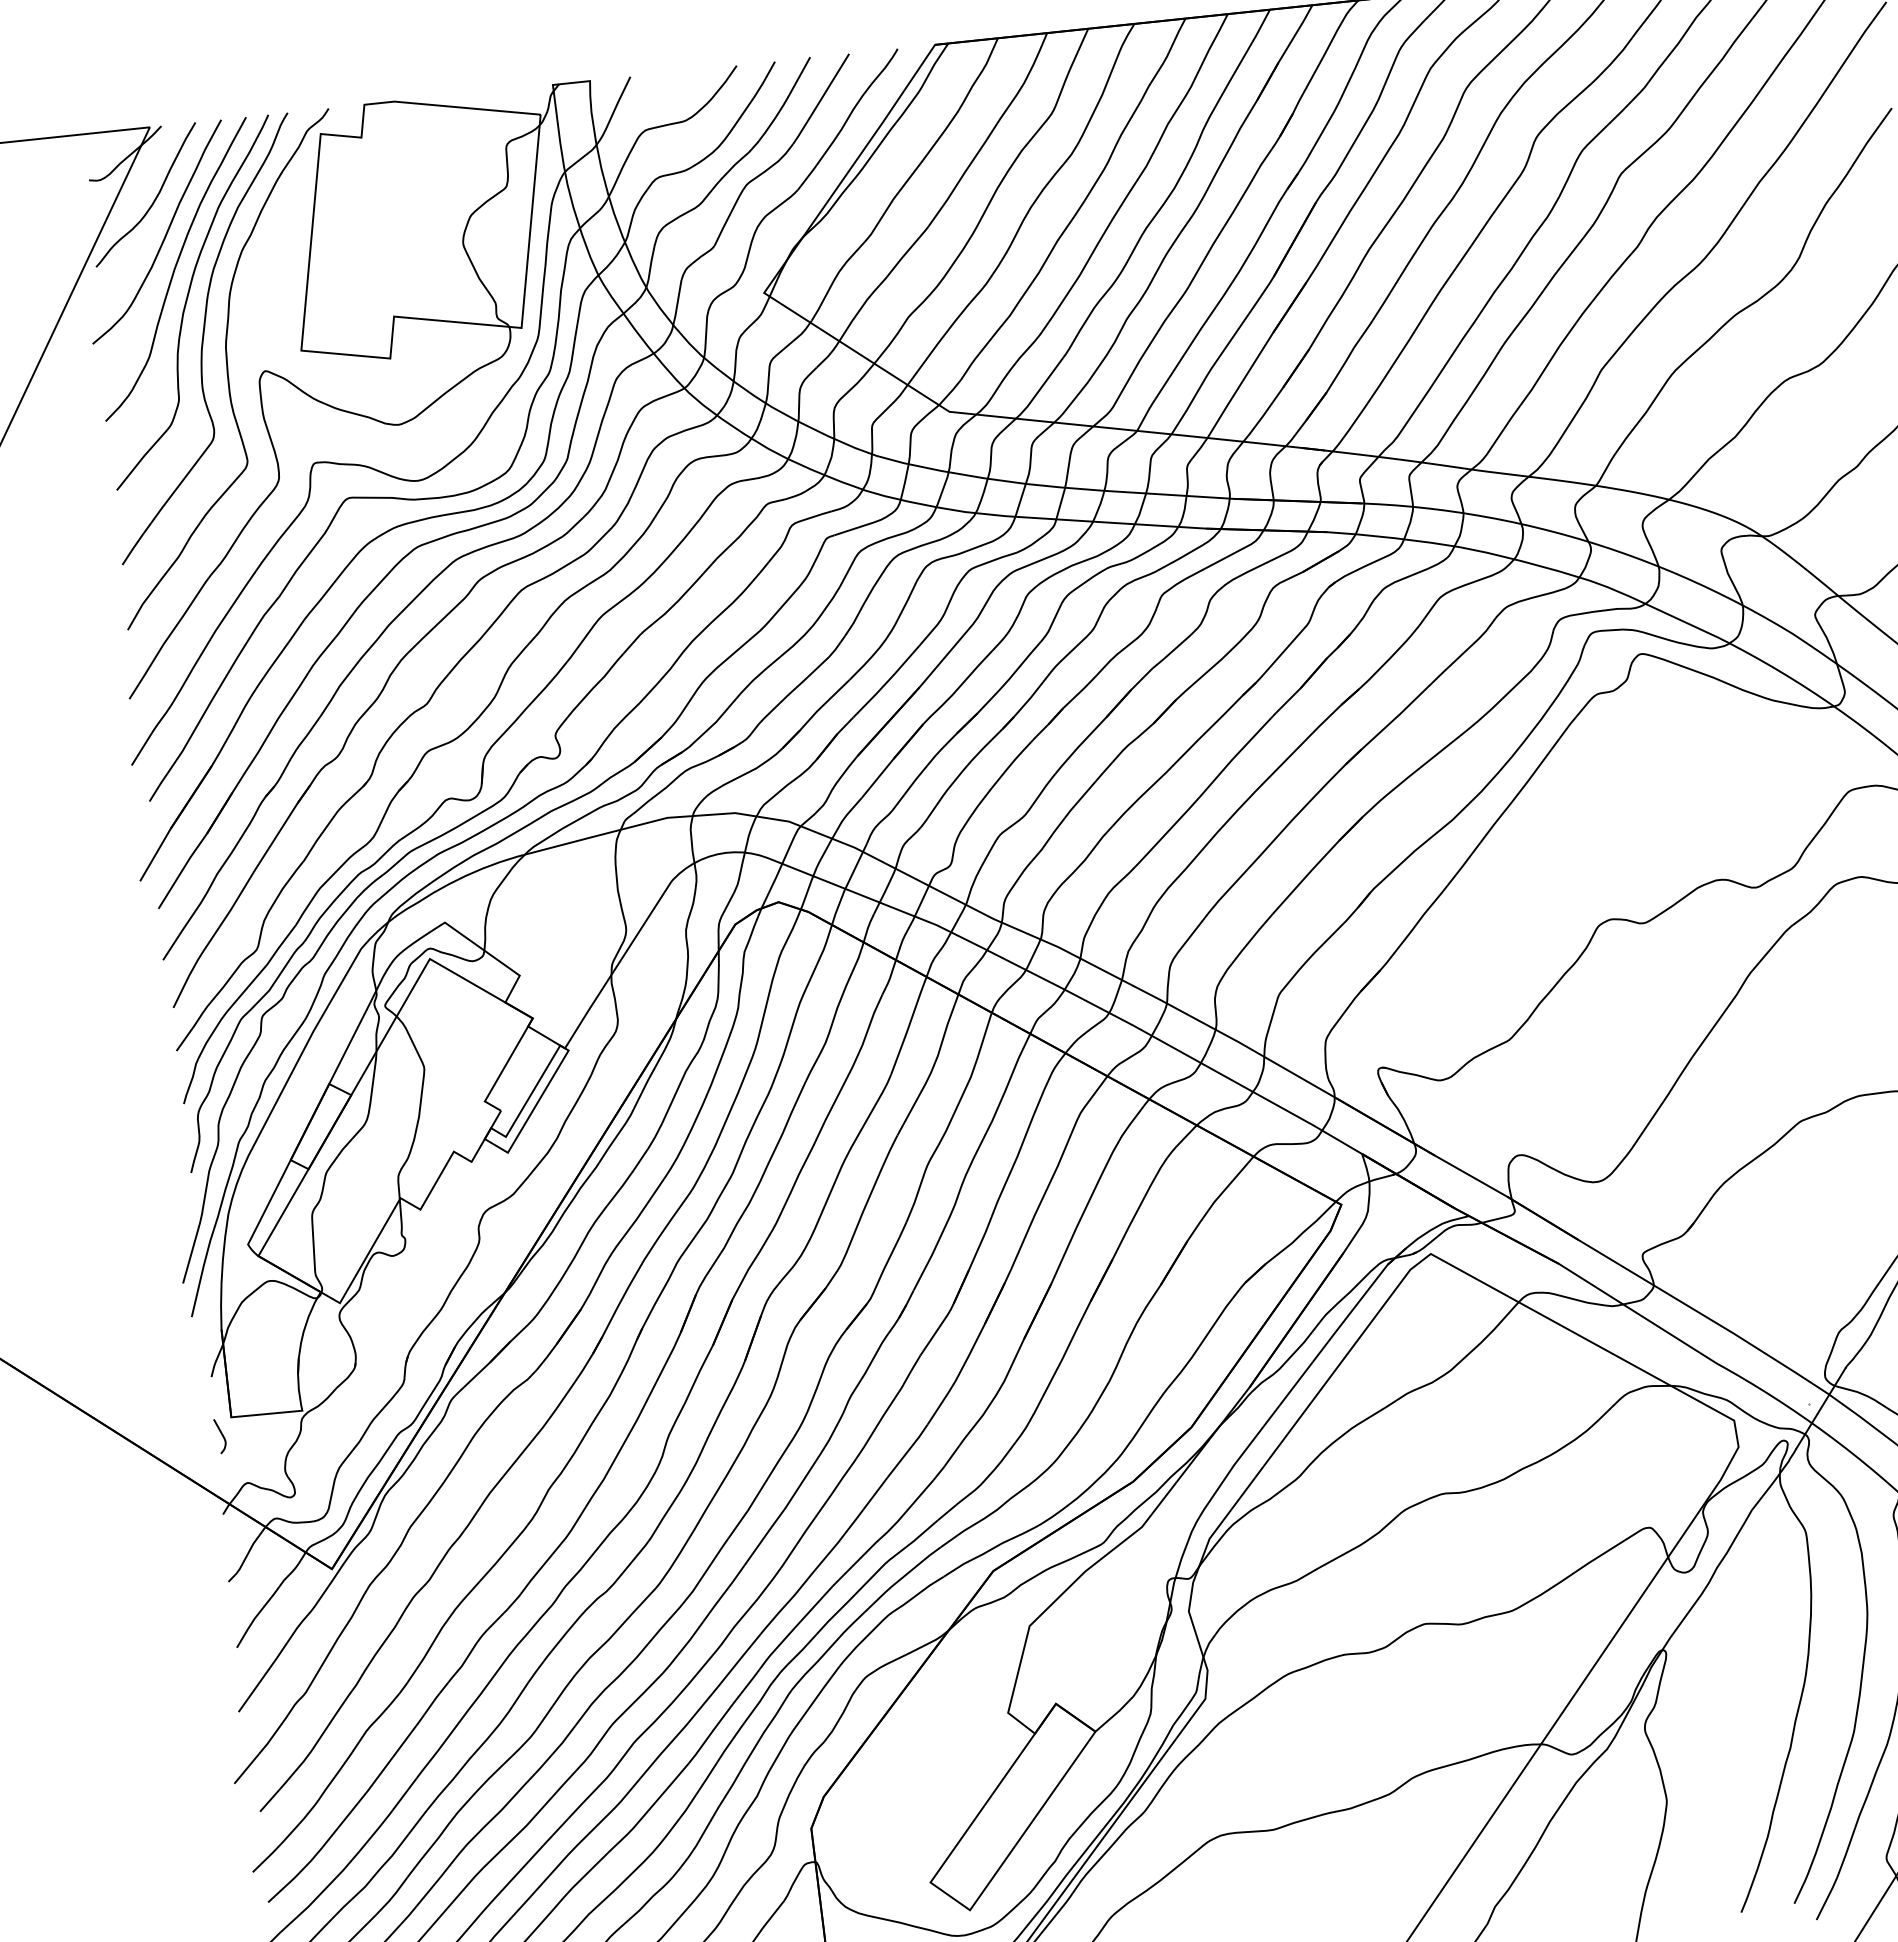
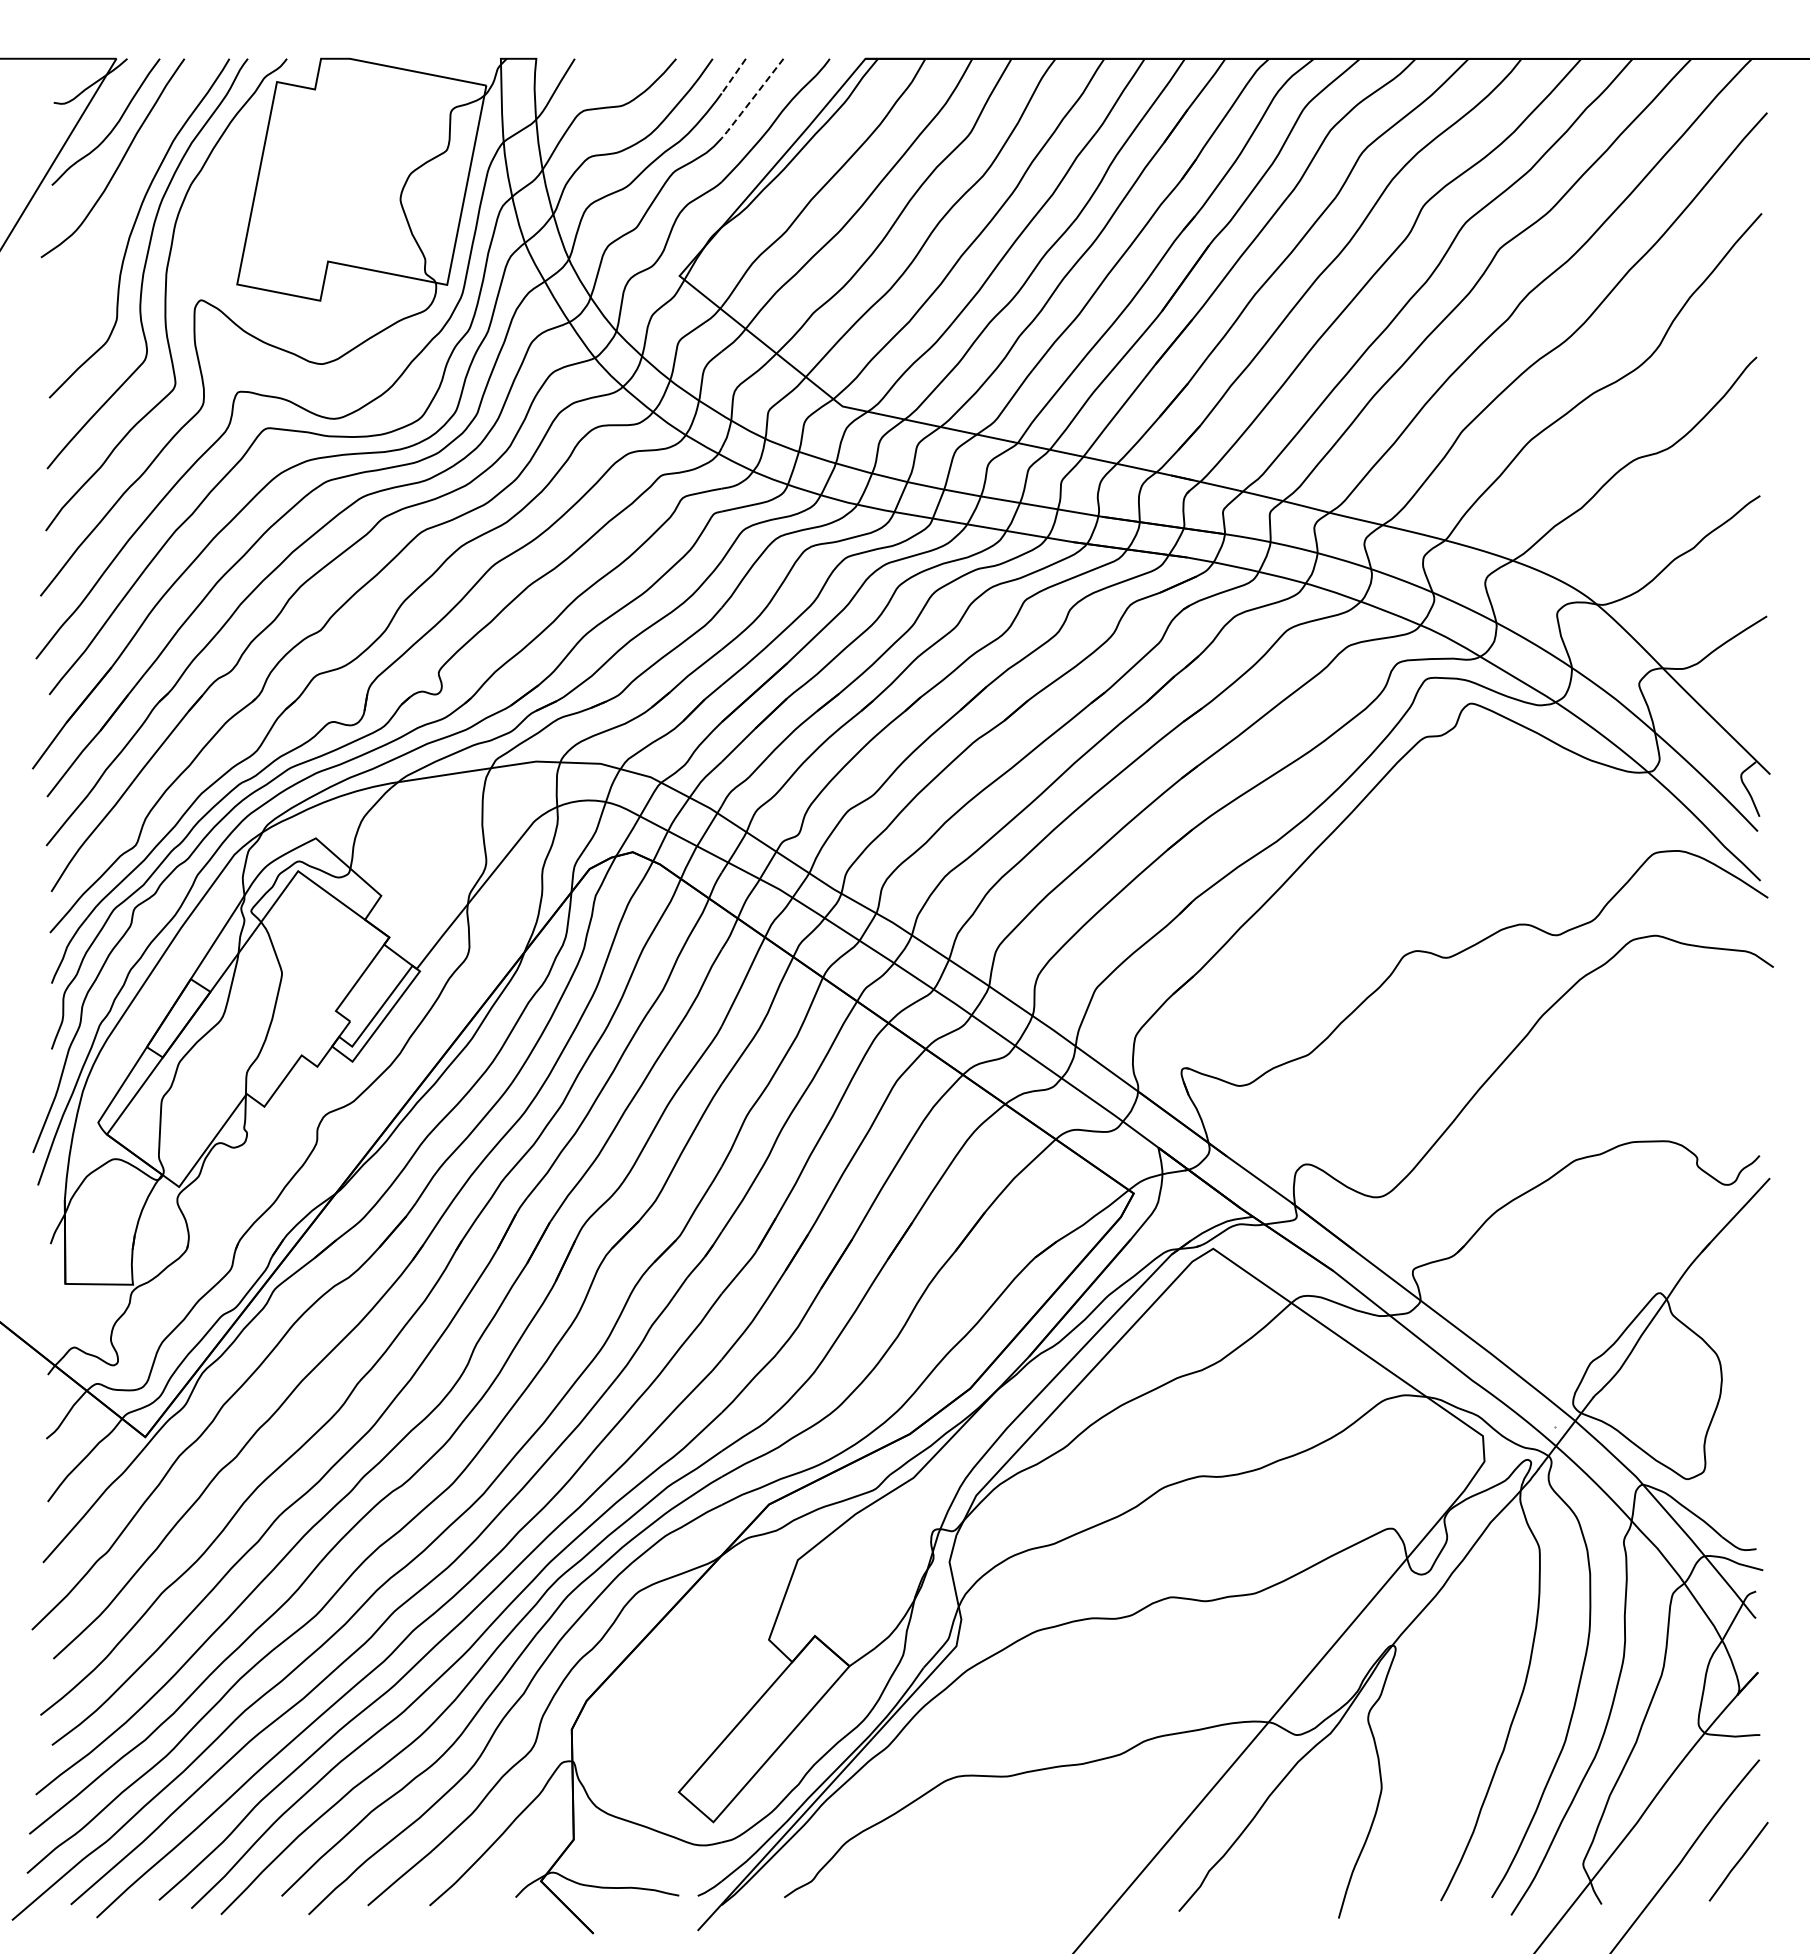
line: (798, 77) -> (733, 76), solid -> dashed
line: (820, 100) -> (751, 99), solid -> dashed
curve: (175, 269) -> (126, 195), removed
curve: (221, 1435) -> (54, 1300), removed

